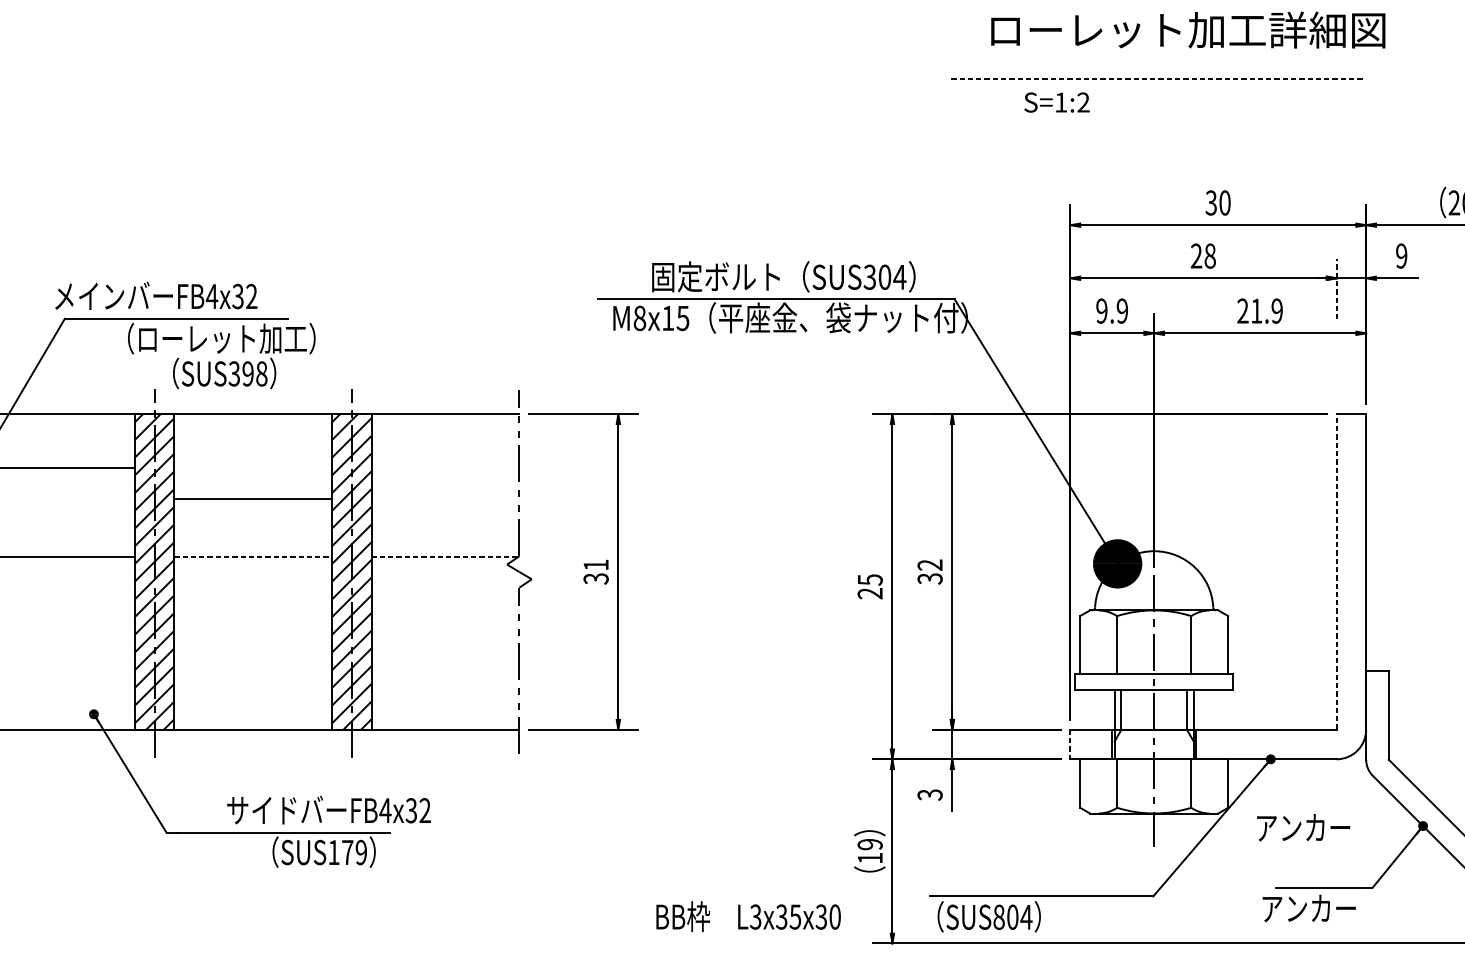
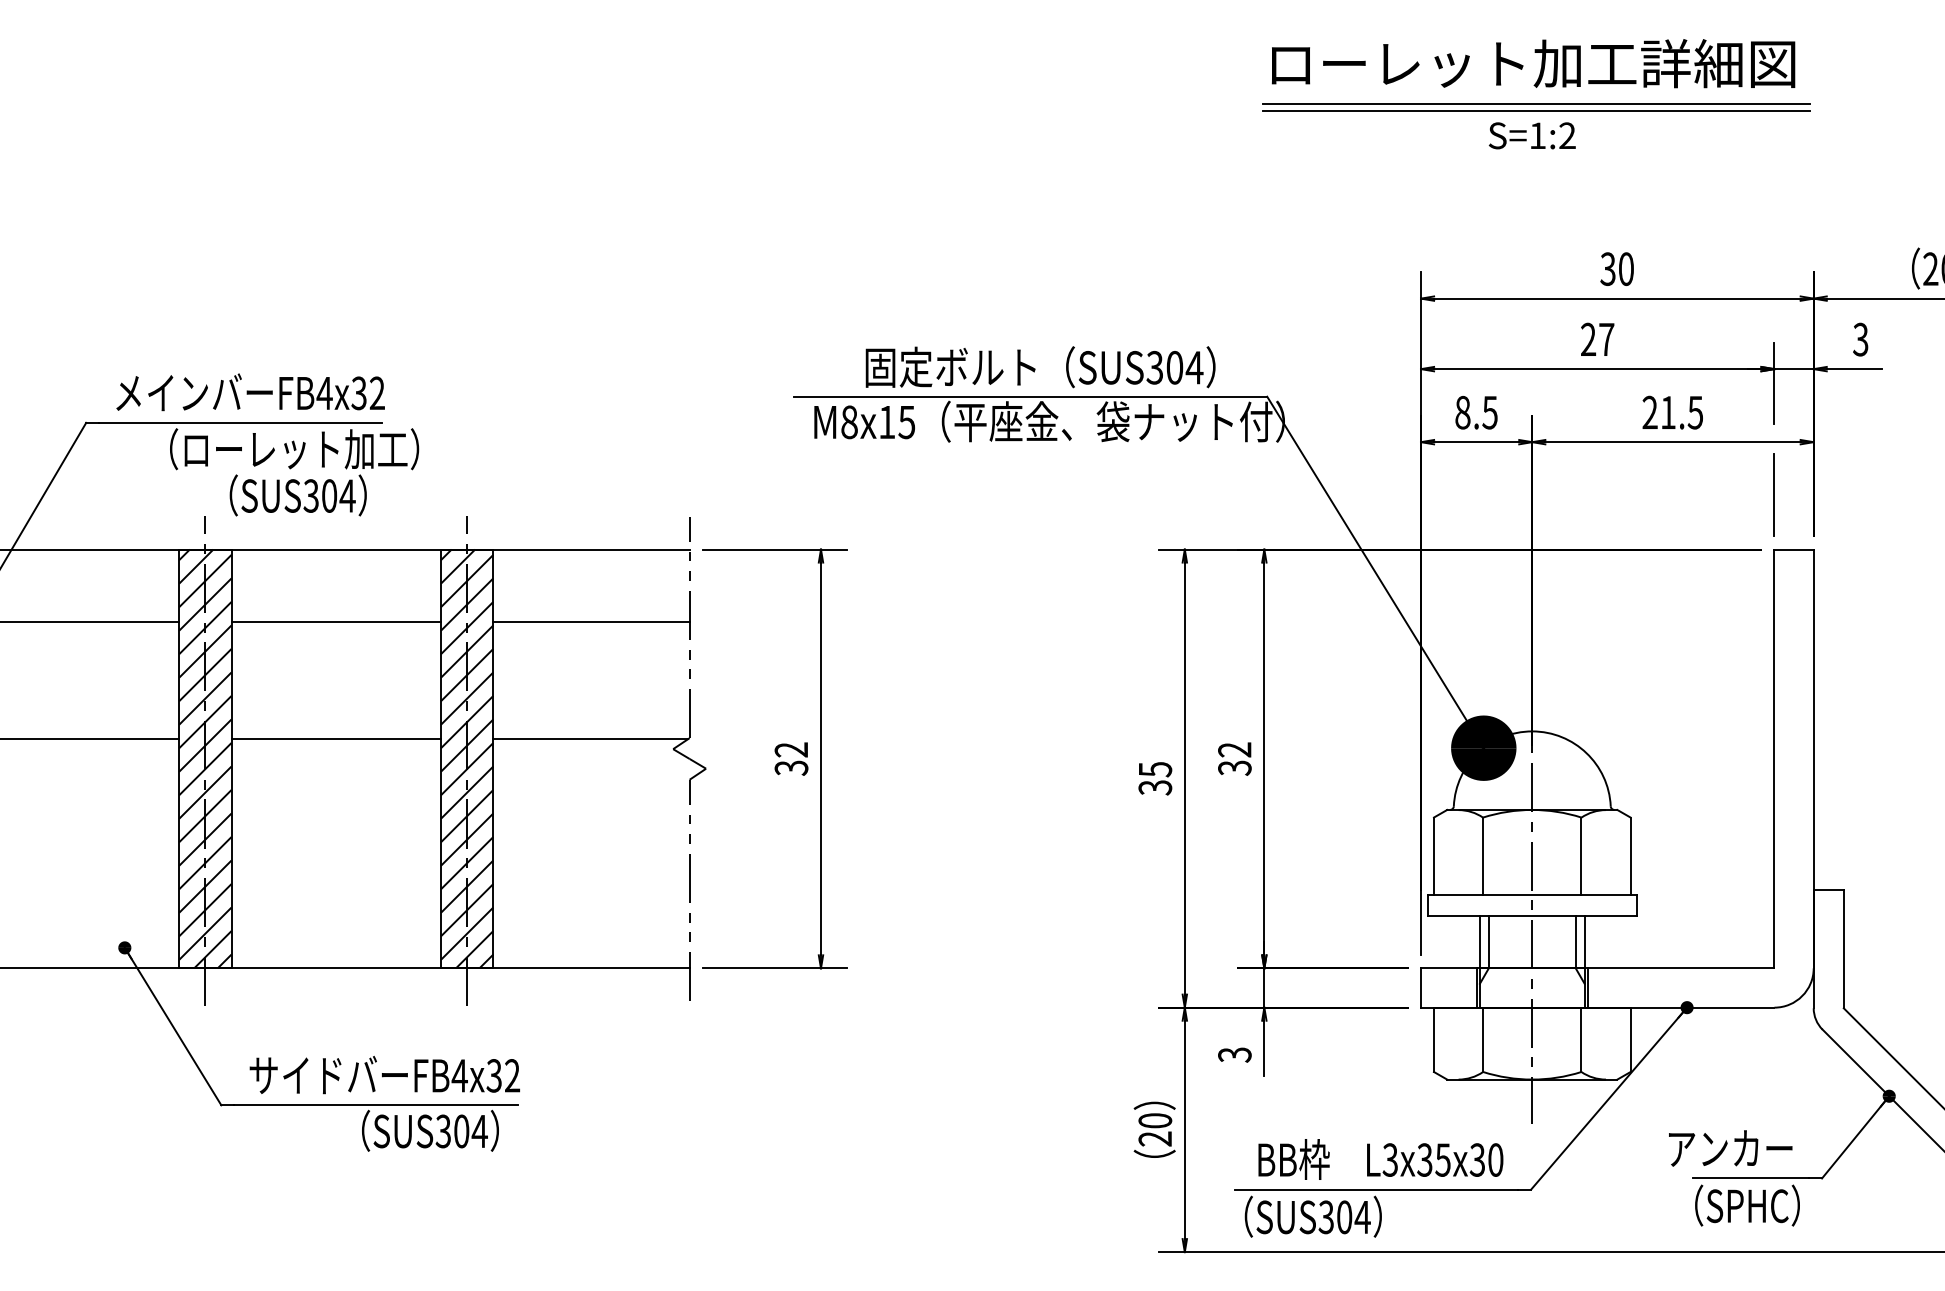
text: (1188, 30) -> (1533, 63), moved
line: (1157, 78) -> (1536, 104), dashed -> solid
line: (1157, 83) -> (1536, 110), added
text: (1056, 102) -> (1531, 135), moved
text: (1210, 255) -> (1606, 339), 28 -> 27
text: (1401, 255) -> (1860, 339), 9 -> 3
line: (1336, 288) -> (1774, 382), dashed -> solid
text: (156, 295) -> (250, 392), moved
text: (1112, 310) -> (1476, 412), 9.9 -> 8.5
text: (1276, 310) -> (1694, 412), 21.9 -> 21.5
text: (254, 373) -> (338, 495), SUS398 -> SUS304
line: (1336, 373) -> (1774, 495), added
line: (445, 468) -> (591, 621), added
line: (252, 498) -> (335, 621), moved
line: (253, 557) -> (336, 739), dashed -> solid
line: (445, 557) -> (591, 739), dashed -> solid
text: (595, 564) -> (790, 749), 31 -> 32
line: (1336, 571) -> (1774, 758), dashed -> solid
text: (870, 593) -> (1155, 787), 25 -> 35
line: (1070, 744) -> (1421, 988), dashed -> solid
text: (328, 810) -> (384, 1075), moved
text: (1303, 827) -> (1730, 1148), moved
text: (870, 851) -> (1155, 1129), 19 -> 20
text: (347, 852) -> (461, 1131), SUS179 -> SUS304
text: (1308, 908) -> (1737, 1205), アンカー -> （SPHC）
text: (748, 916) -> (1380, 1159), moved
text: (999, 917) -> (1326, 1217), SUS804 -> SUS304

